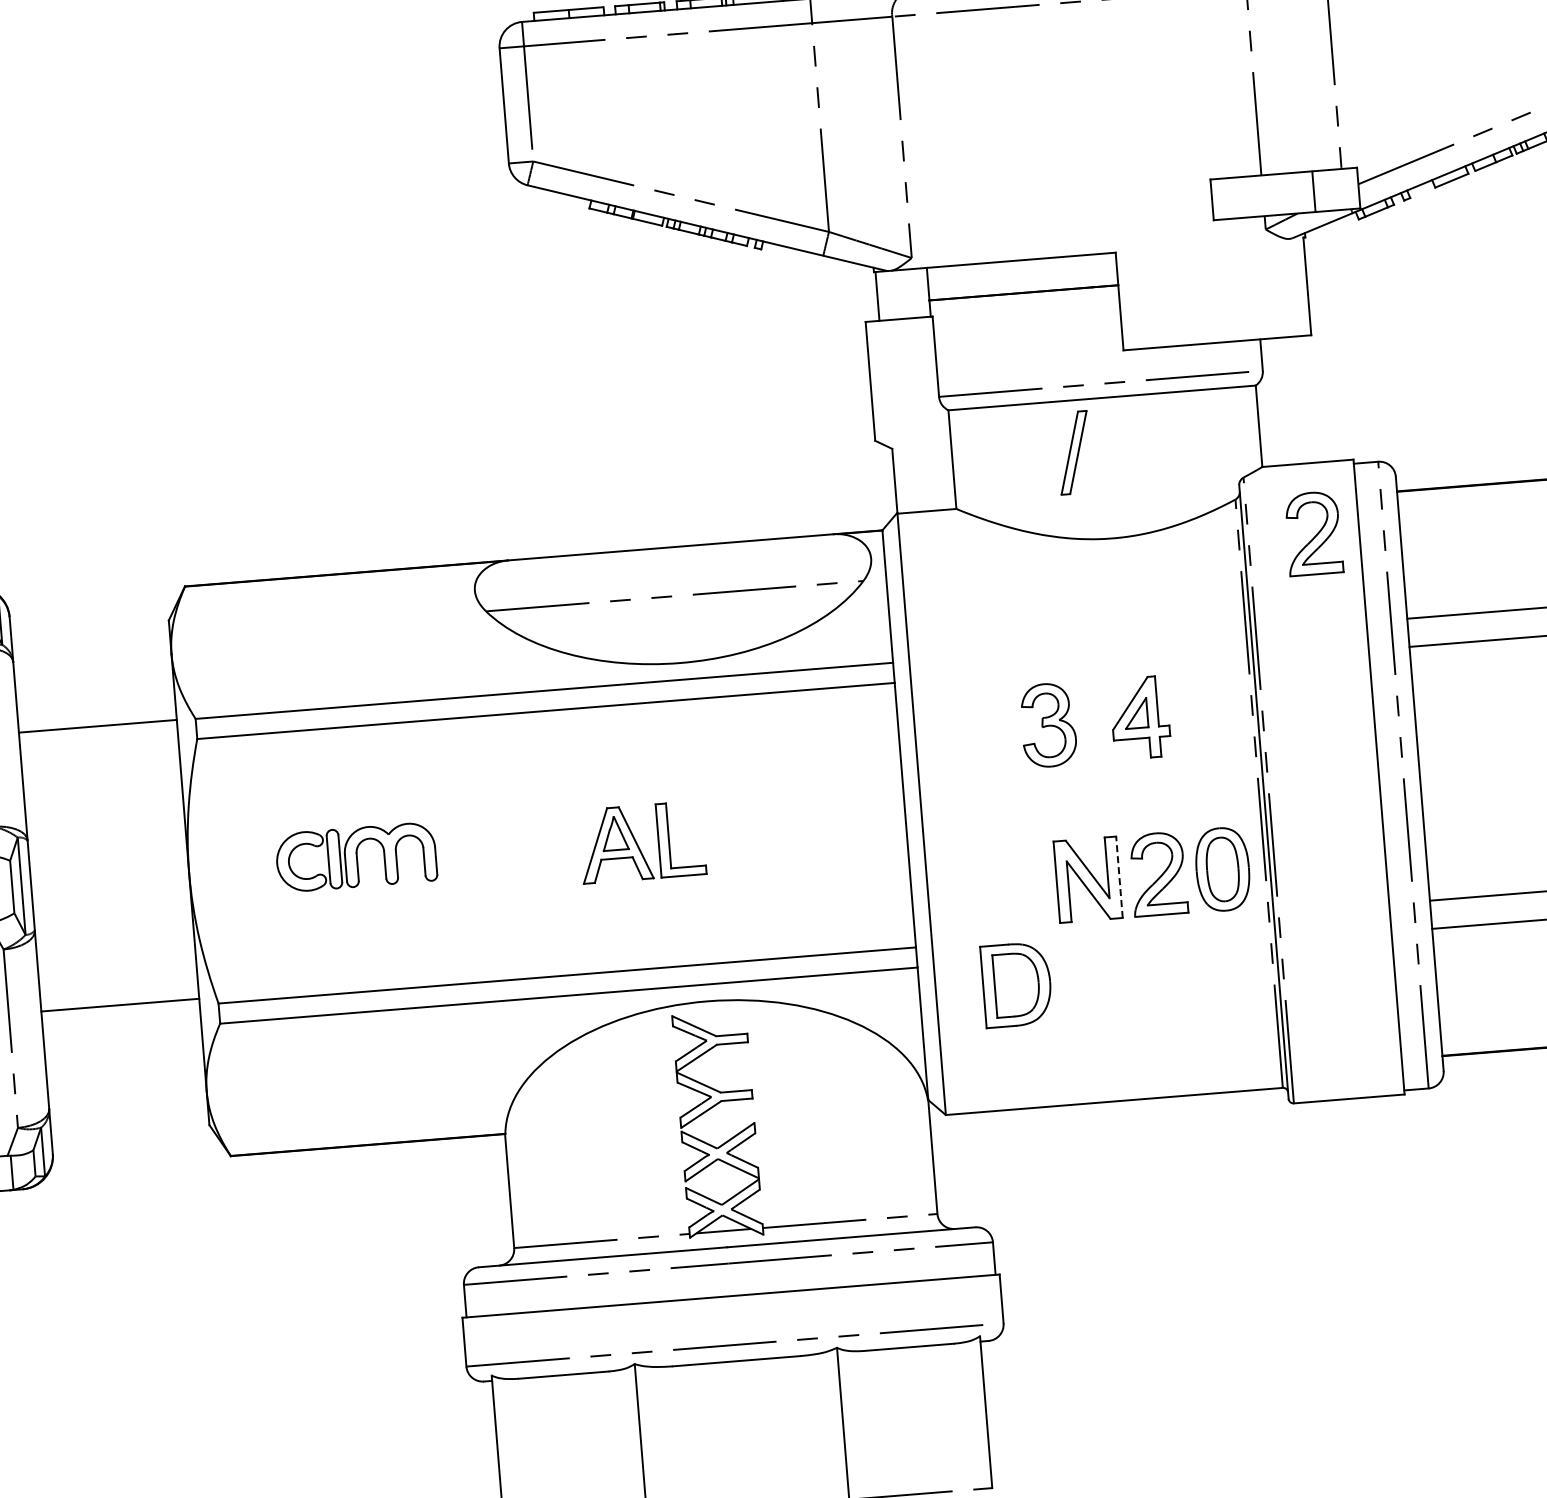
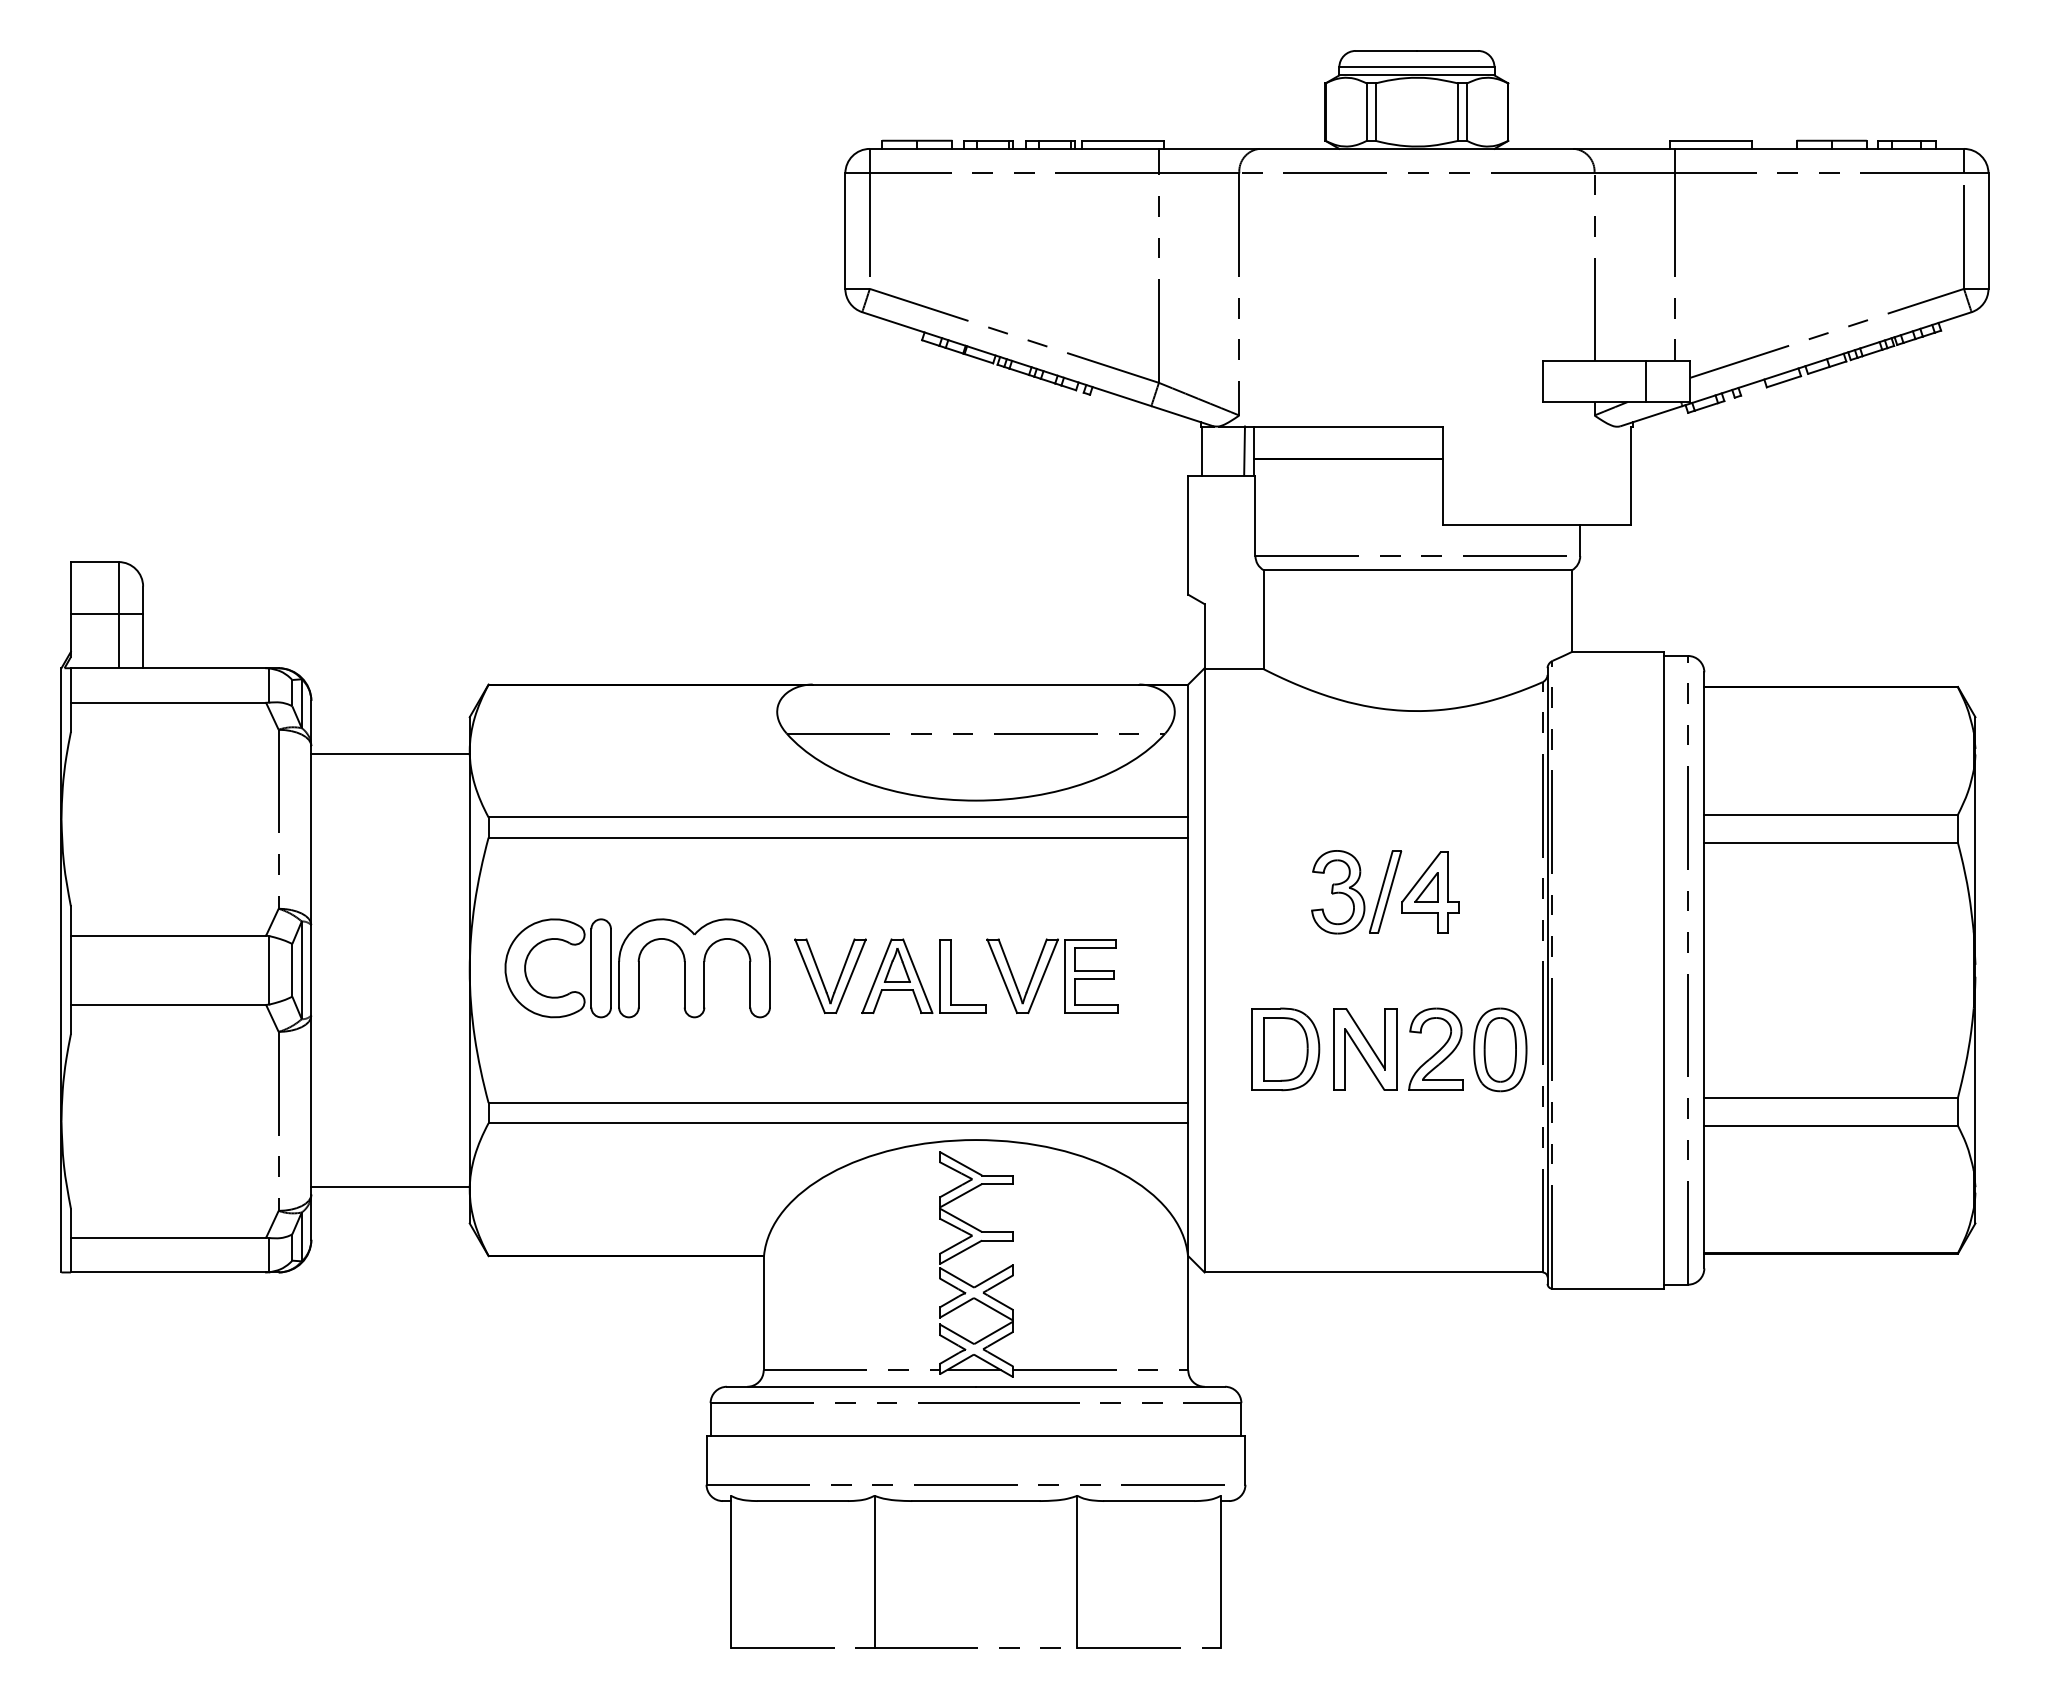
line: (919, 292) -> (1244, 450), added
part: (1074, 452) -> (1385, 891), moved
part: (1313, 532) -> (1617, 721), removed
line: (97, 725) -> (390, 753), moved
part: (764, 827) -> (1046, 971), added
part: (541, 852) -> (822, 978), added
part: (356, 857) -> (637, 968), size x1.67
line: (1119, 877) -> (1396, 1049), dashed -> solid
part: (1016, 984) -> (1285, 1049), moved
line: (120, 1004) -> (390, 1186), moved

